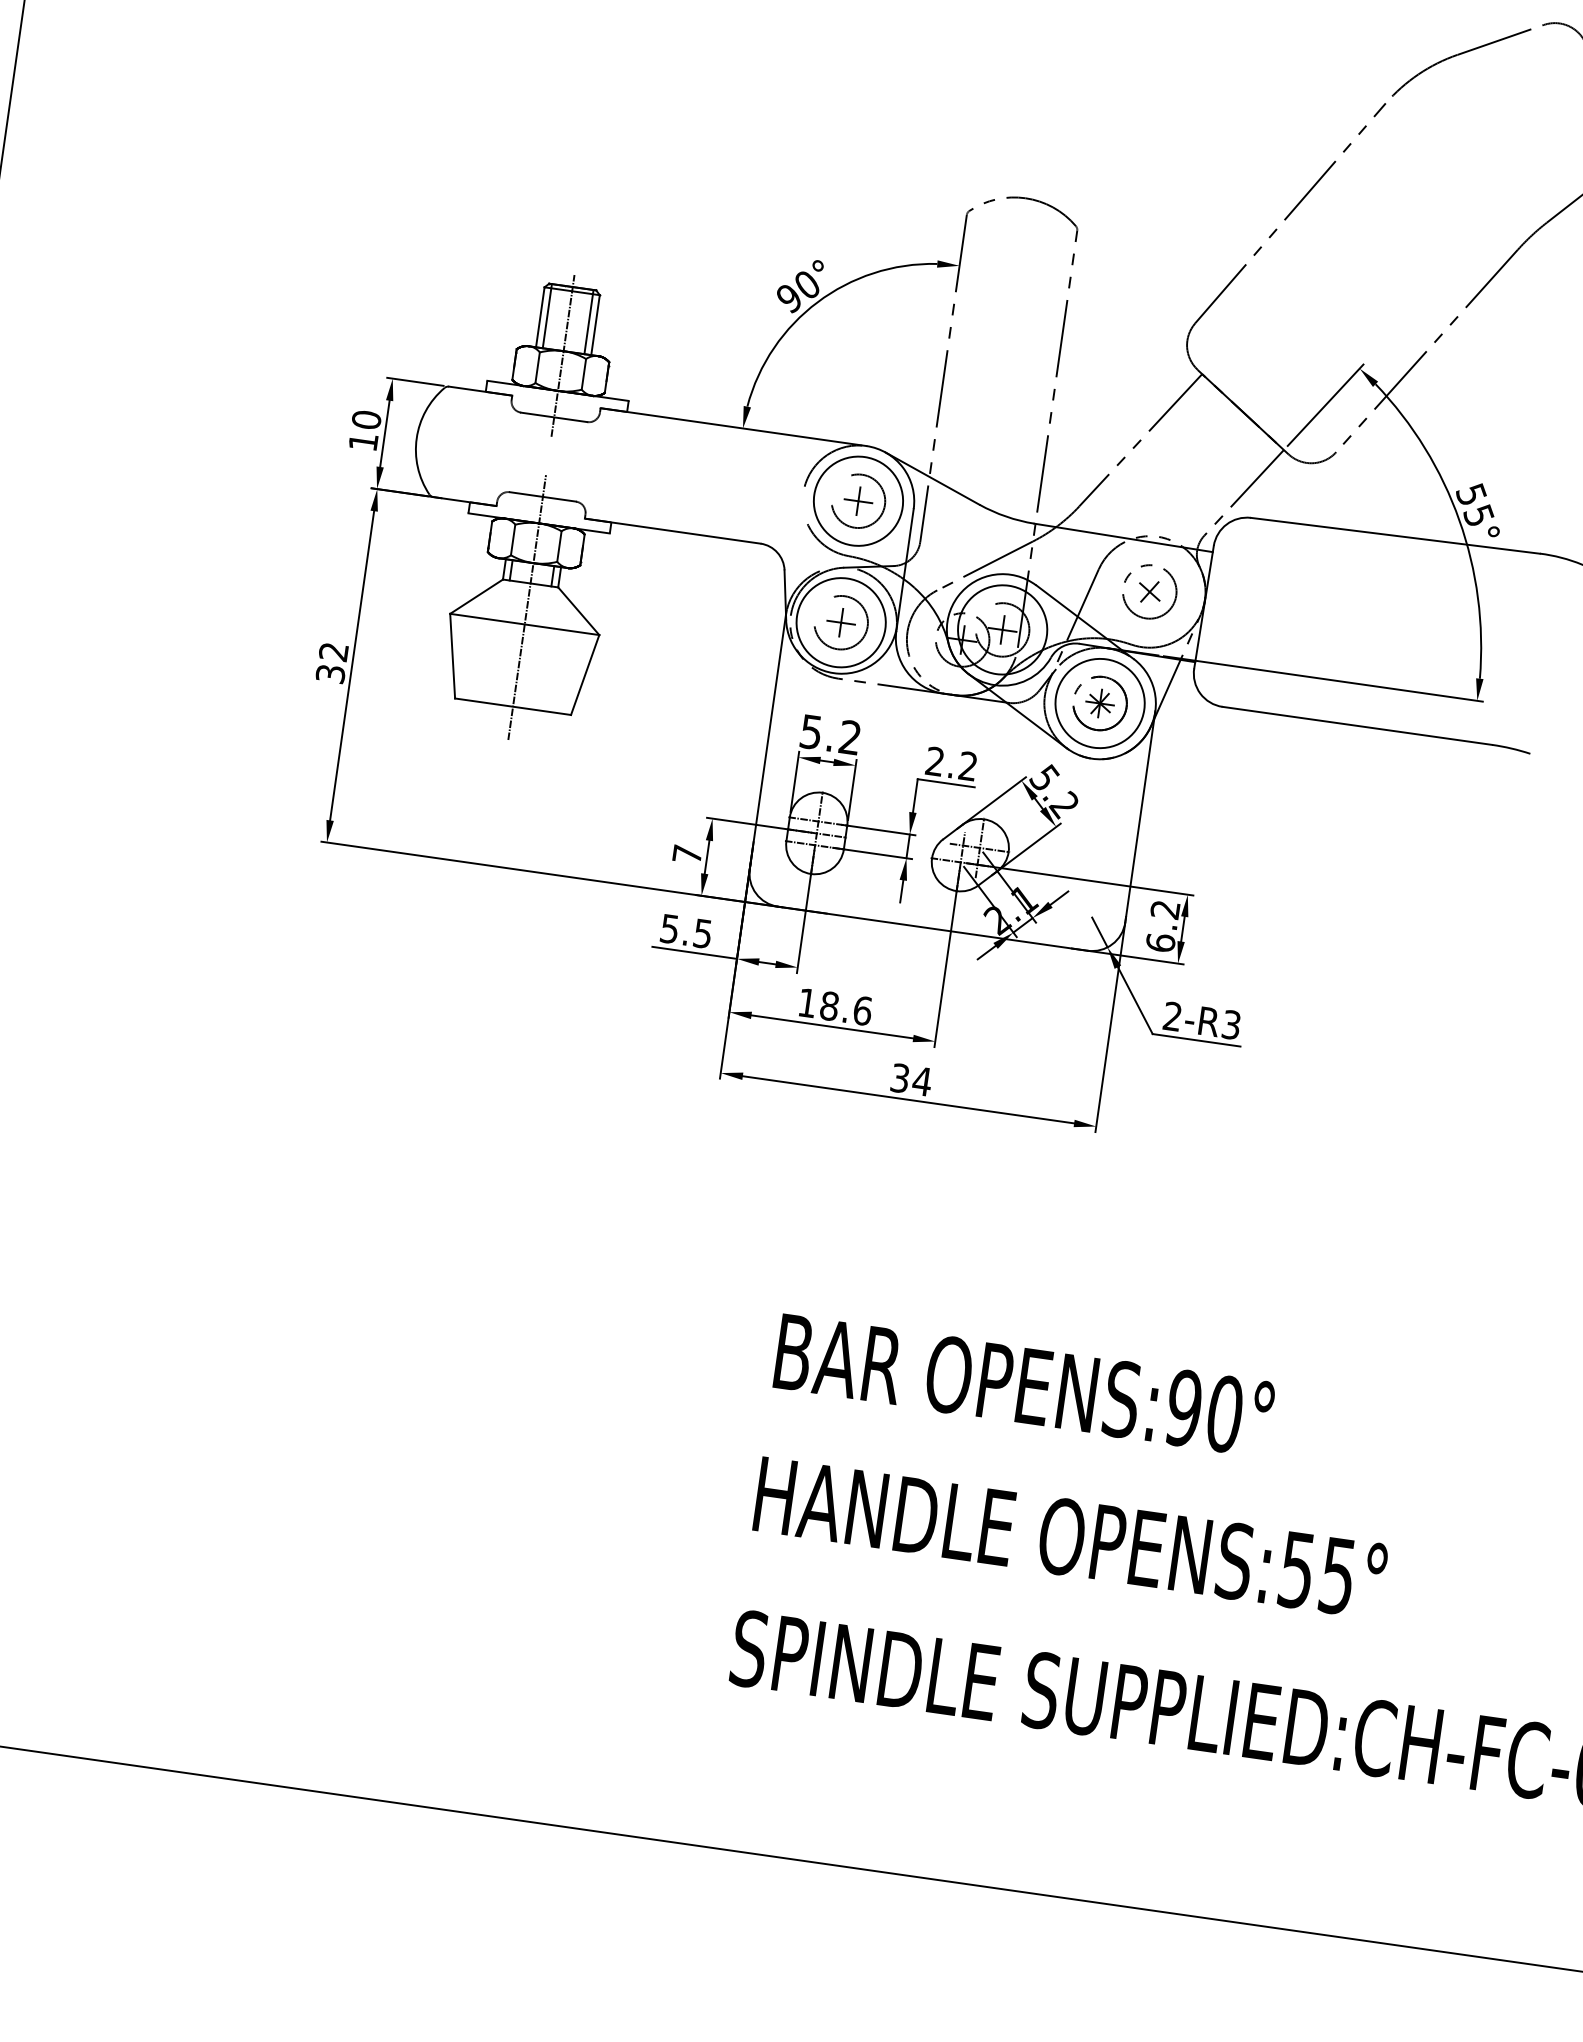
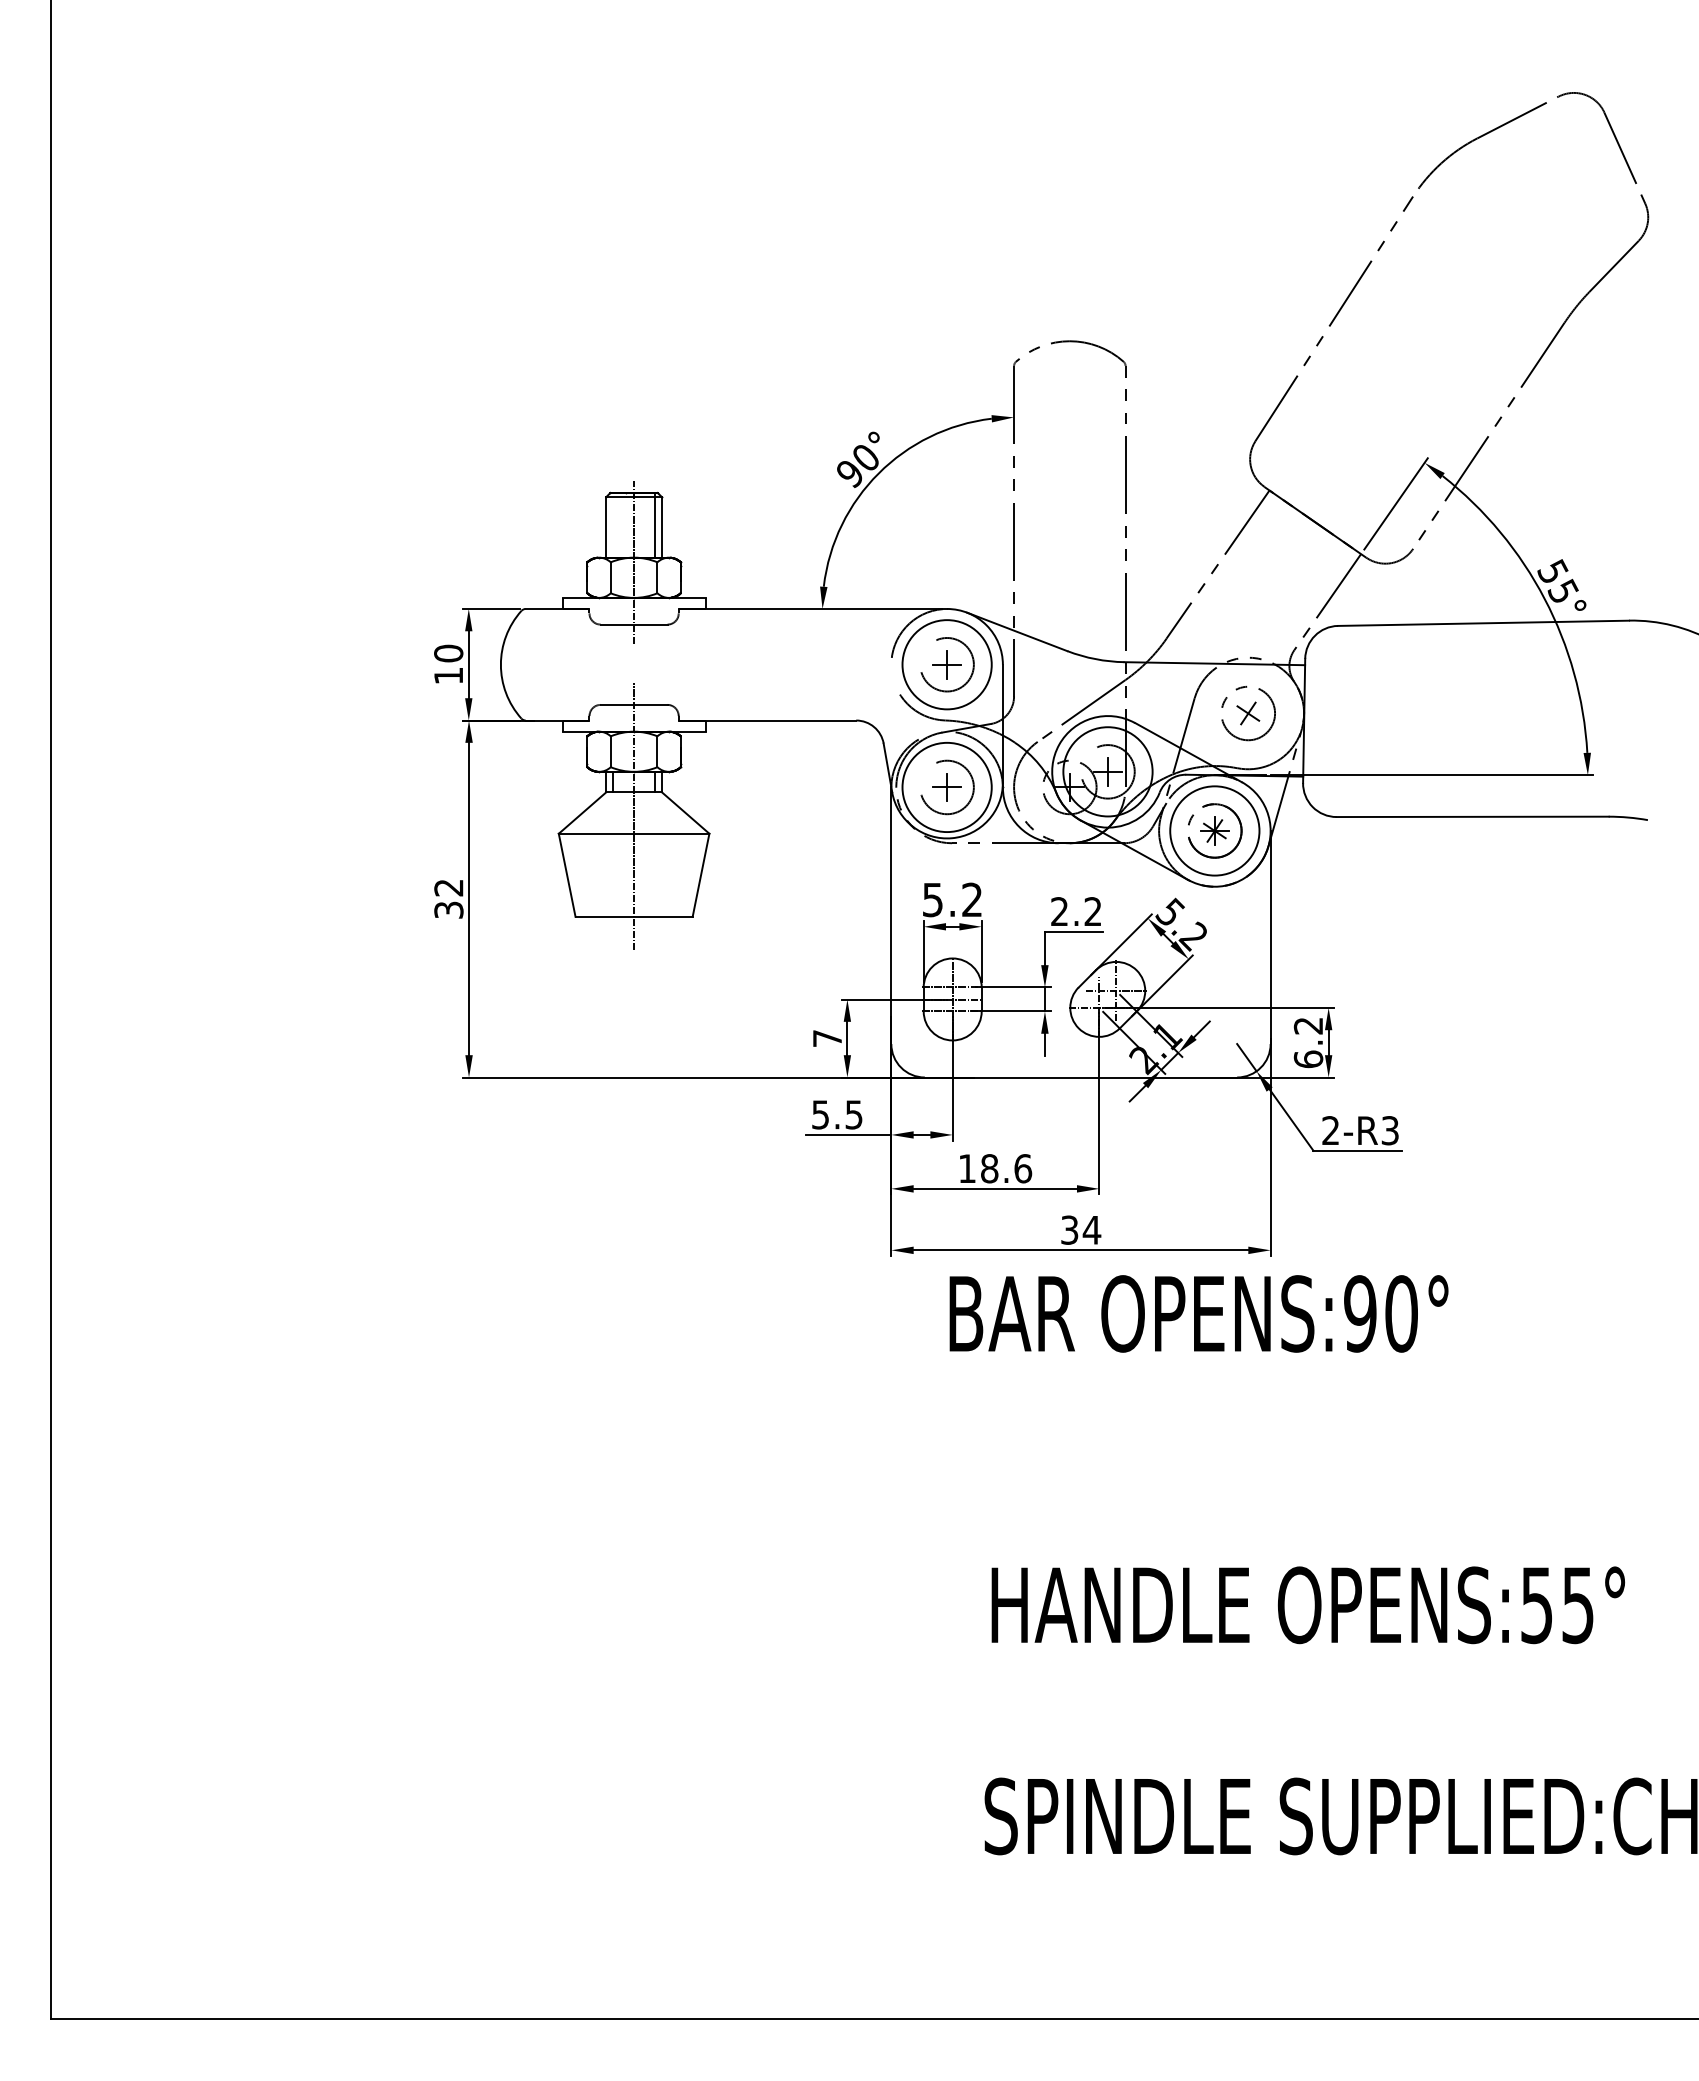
line: (547, 315) -> (613, 524), removed
text: (1023, 1385) -> (1198, 1313), moved
text: (1069, 1538) -> (1307, 1605), moved

